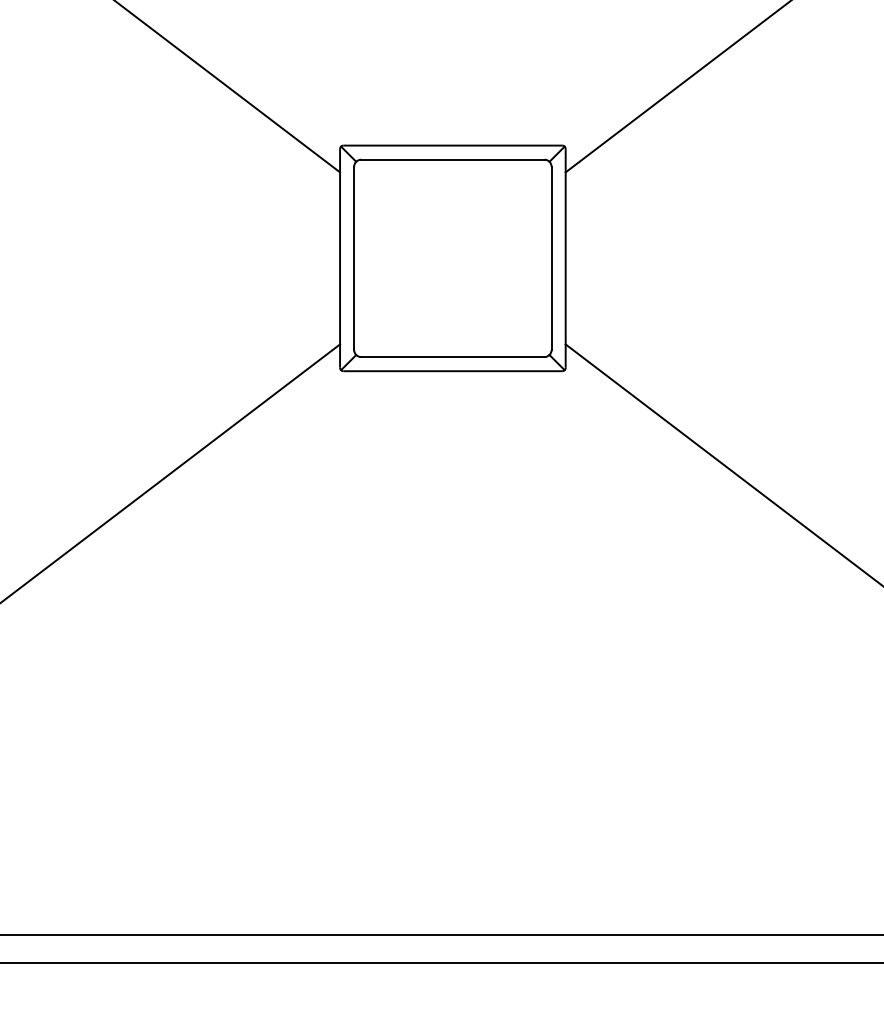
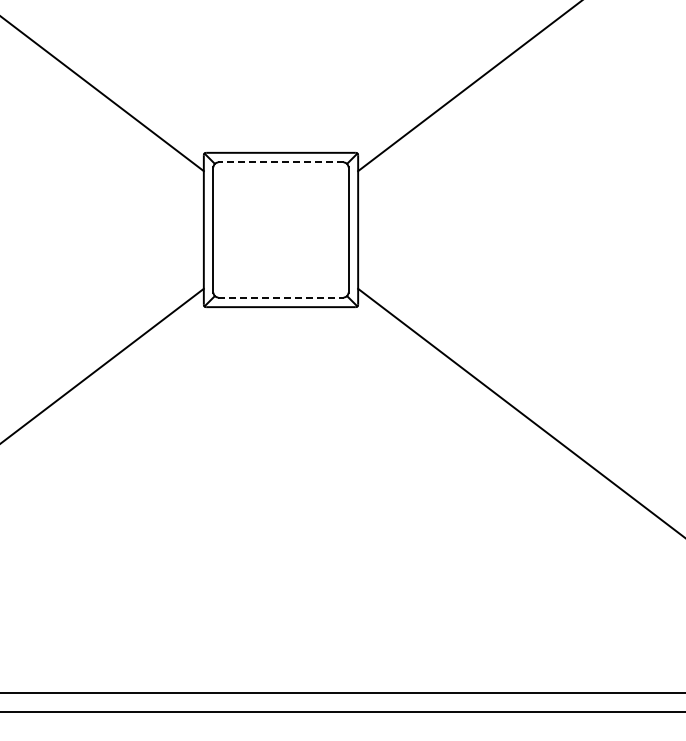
line: (453, 159) -> (281, 162), solid -> dashed
line: (453, 357) -> (281, 297), solid -> dashed

